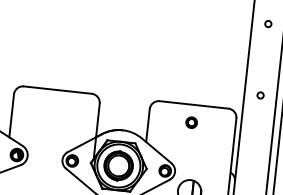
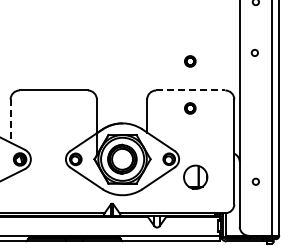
part: (196, 76) -> (190, 61), added
circle: (260, 95) -> (254, 52), moved
line: (193, 104) -> (190, 90), solid -> dashed
line: (11, 116) -> (10, 121), solid -> dashed

